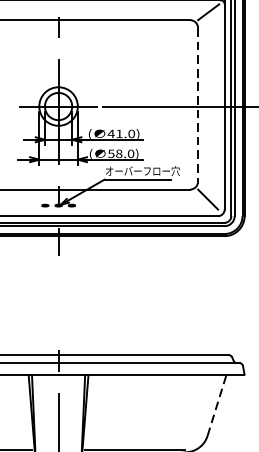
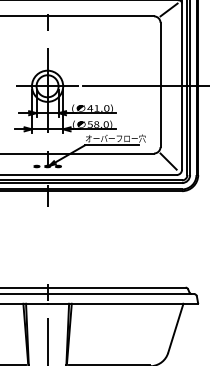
line: (198, 105) -> (160, 85), dashed -> solid
line: (216, 405) -> (175, 328), dashed -> solid

